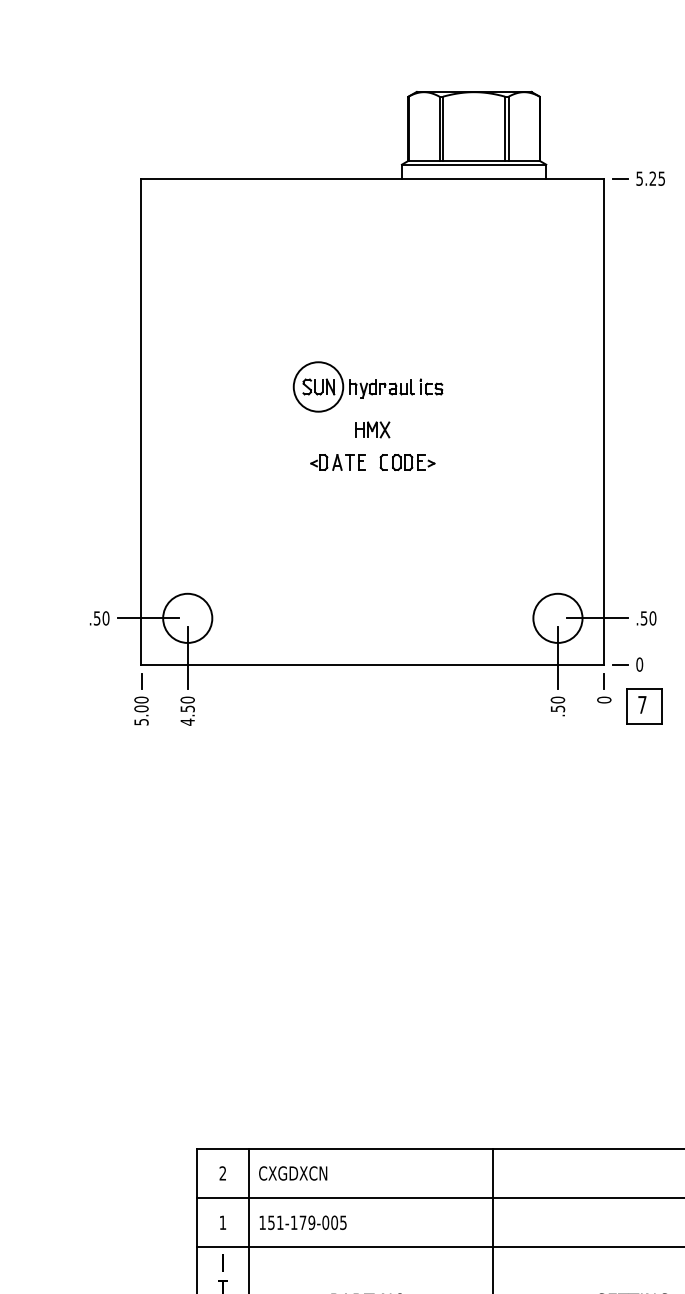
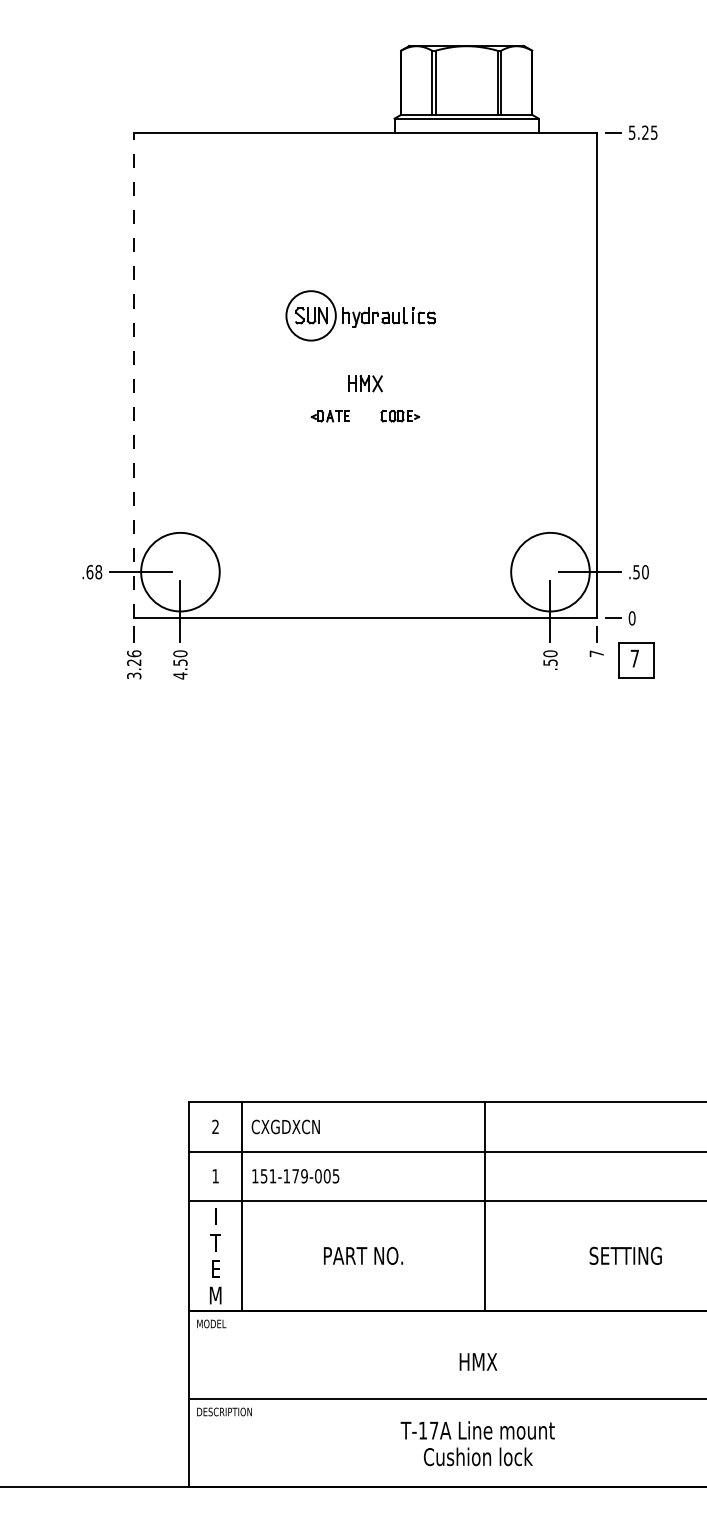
part: (367, 386) -> (360, 315), moved
line: (141, 421) -> (134, 375), solid -> dashed
part: (337, 461) -> (330, 415), size x0.7
part: (407, 461) -> (400, 415), size x0.7
circle: (187, 617) -> (180, 571), size x1.6
circle: (557, 617) -> (550, 571), size x1.6
text: (101, 618) -> (94, 572), .50 -> .68
text: (604, 699) -> (596, 653), 0 -> 7
text: (141, 710) -> (134, 664), 5.00 -> 3.26

